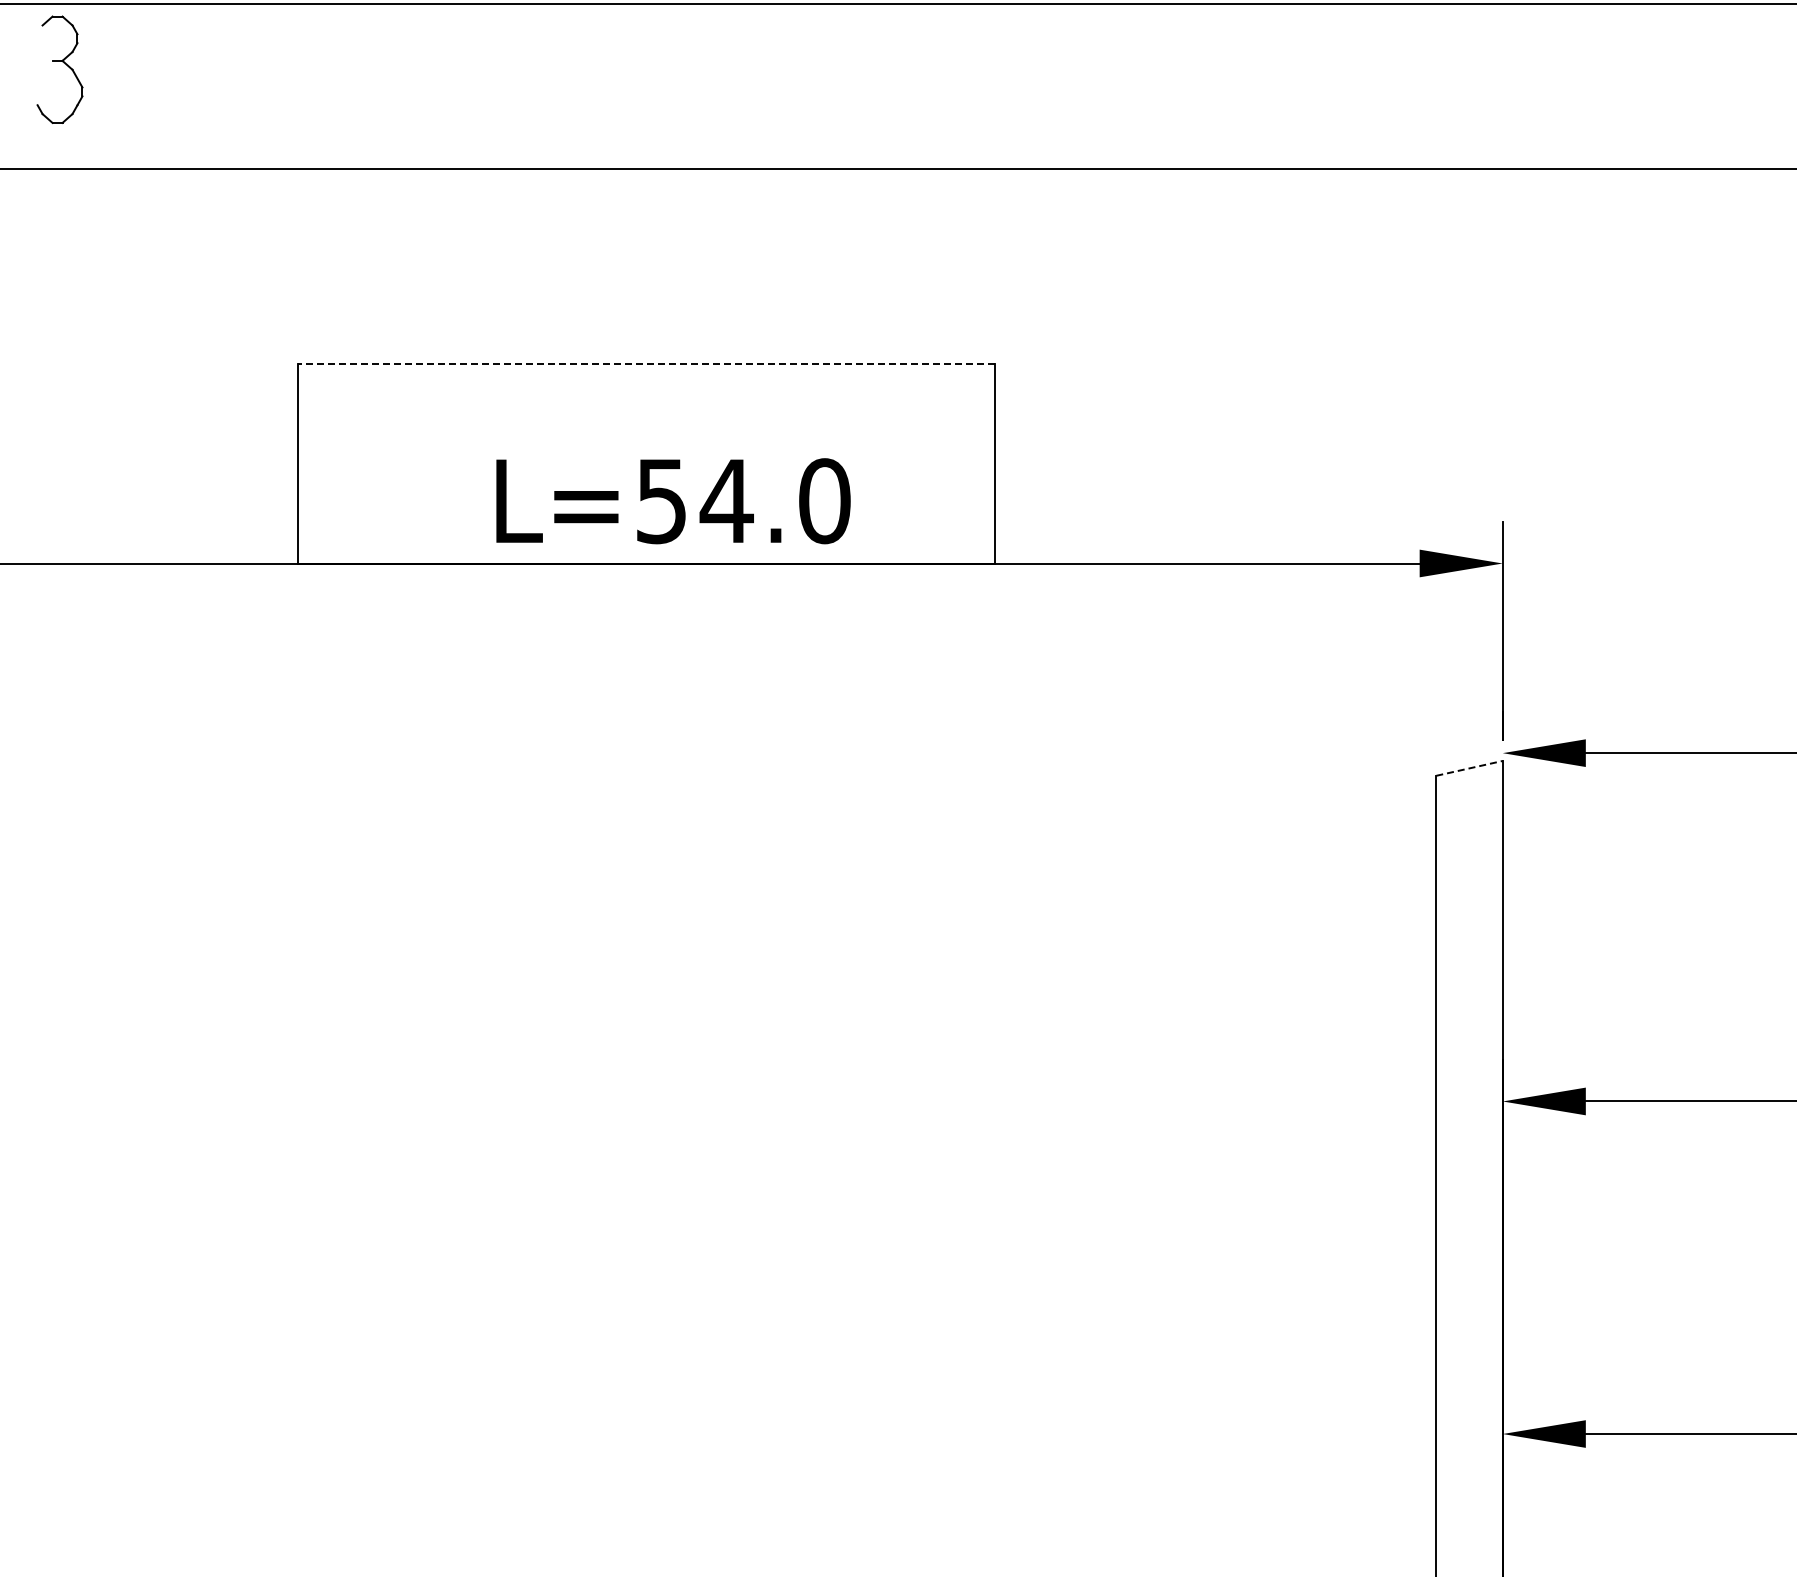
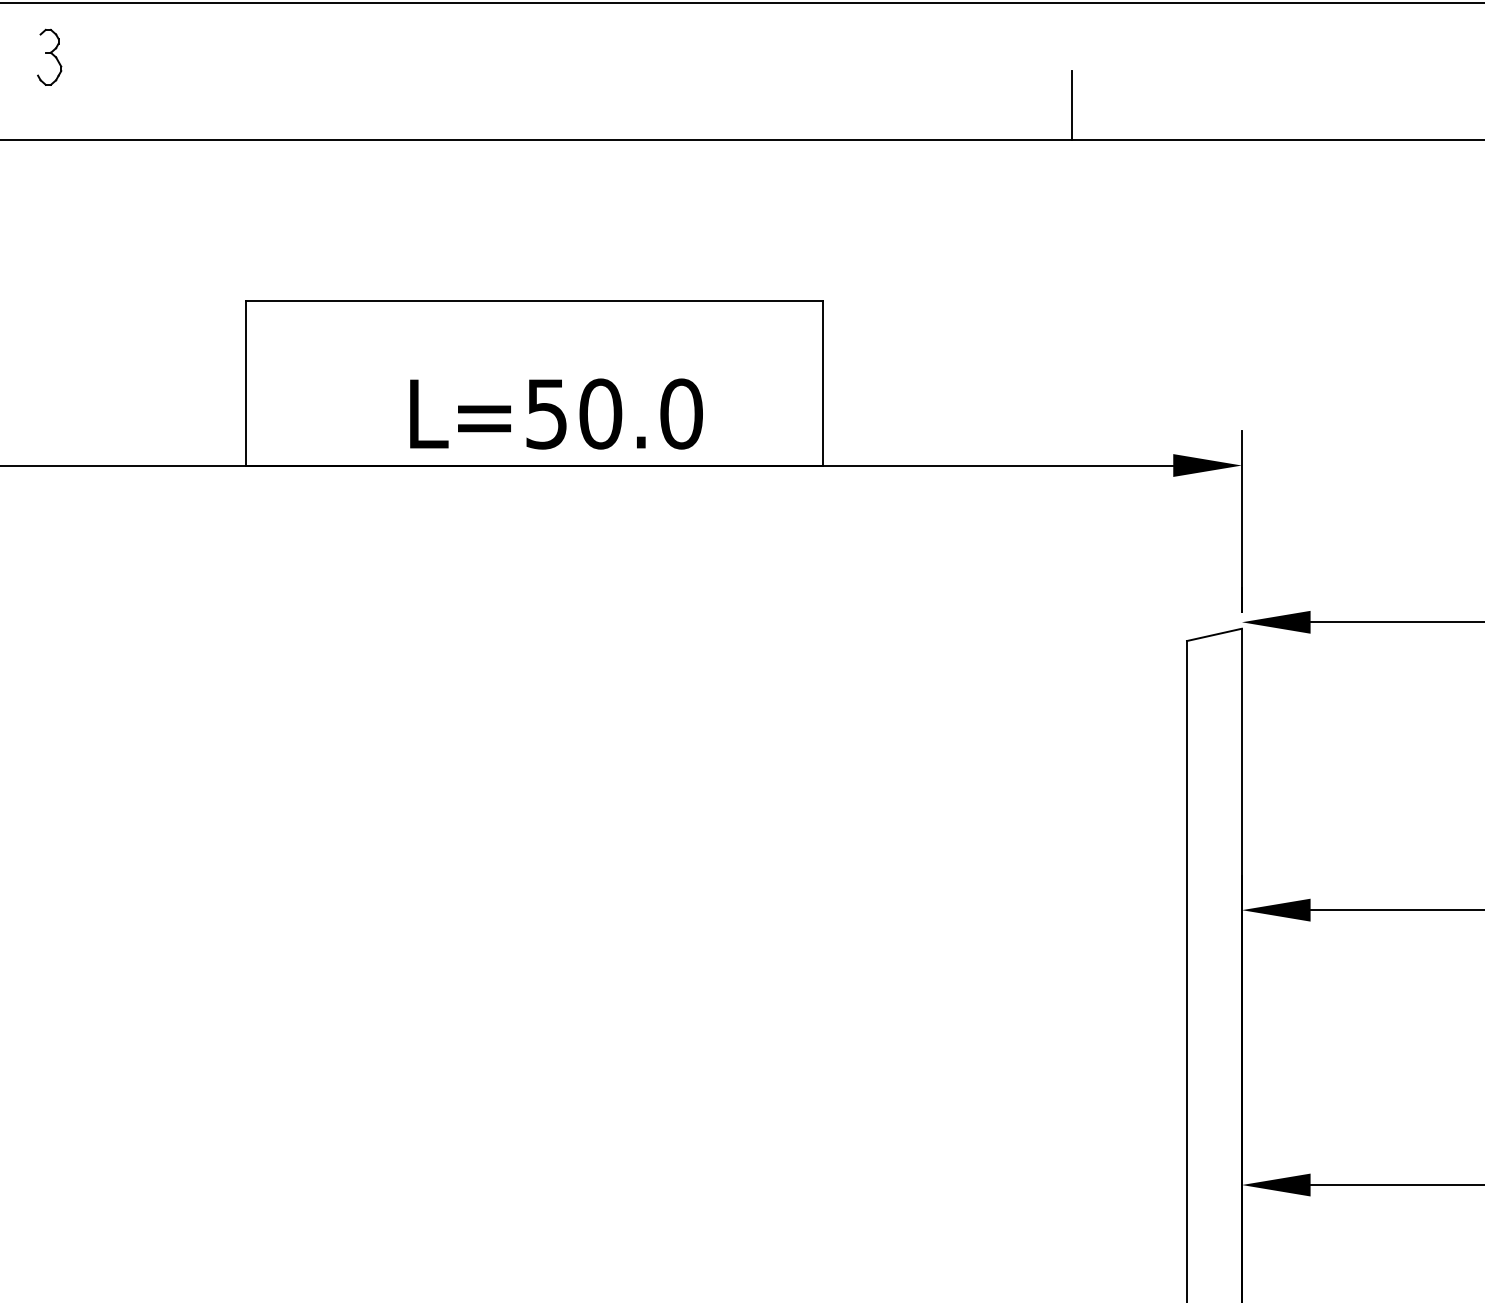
part: (60, 69) -> (49, 57), size x0.62
line: (1296, 127) -> (1071, 105), added
line: (646, 364) -> (534, 301), dashed -> solid
text: (726, 501) -> (600, 414), L=54.0 -> L=50.0
line: (1470, 768) -> (1215, 634), dashed -> solid

